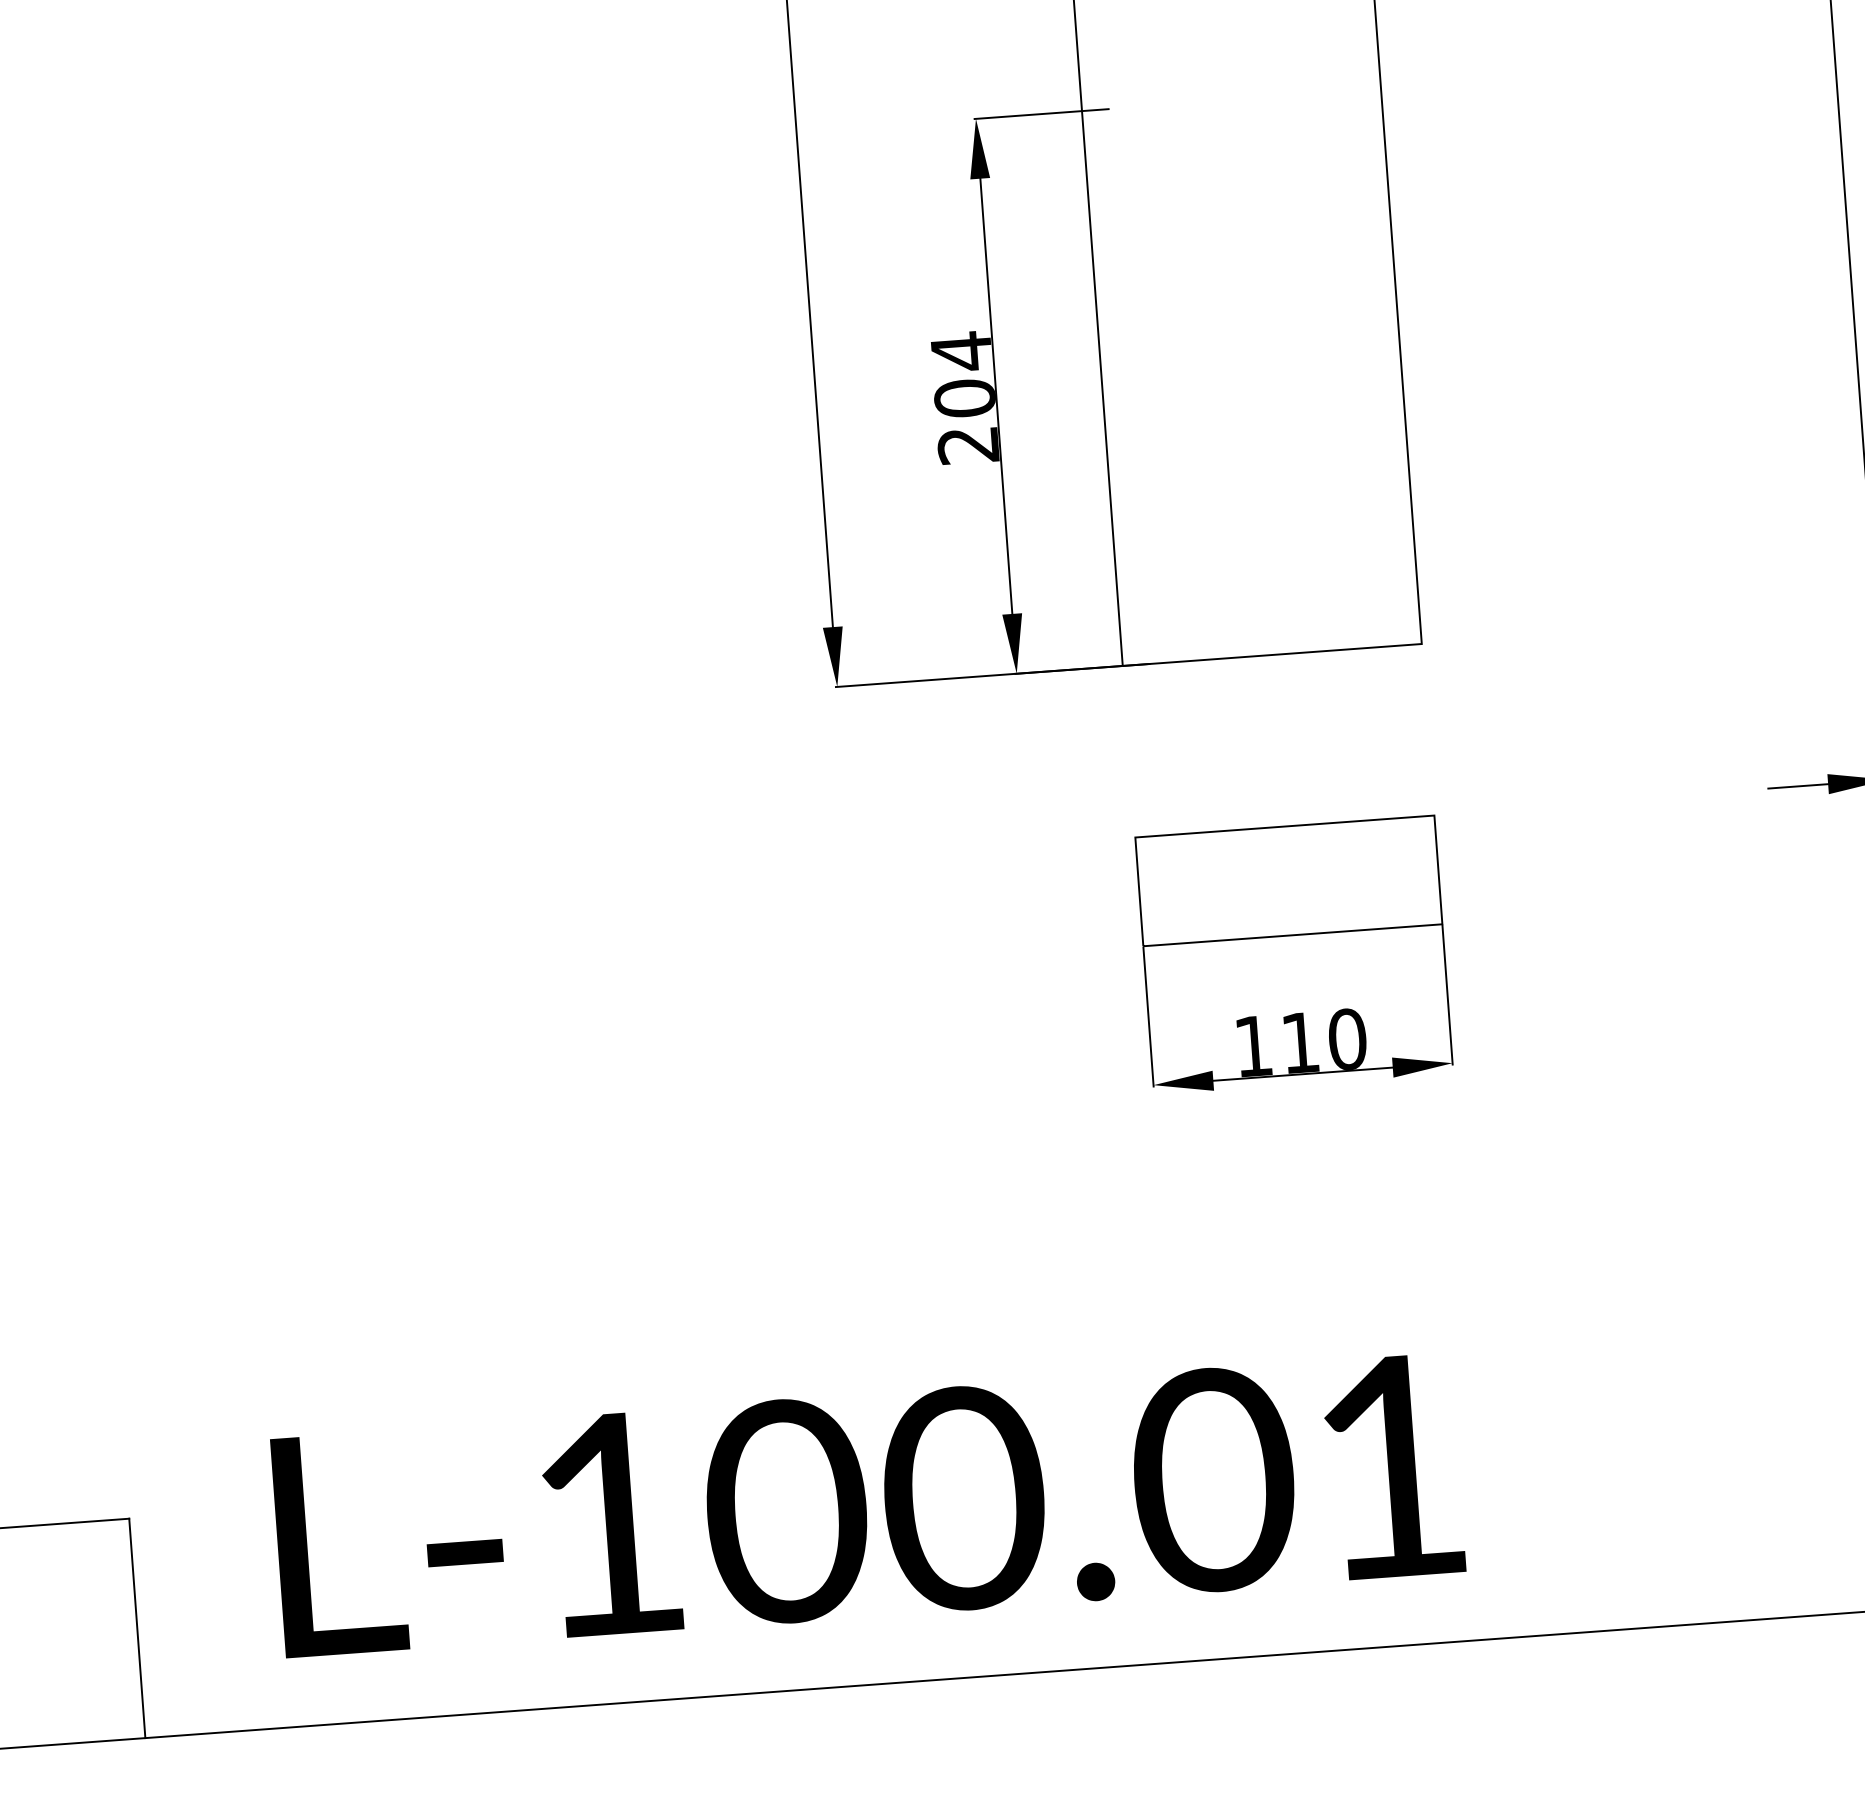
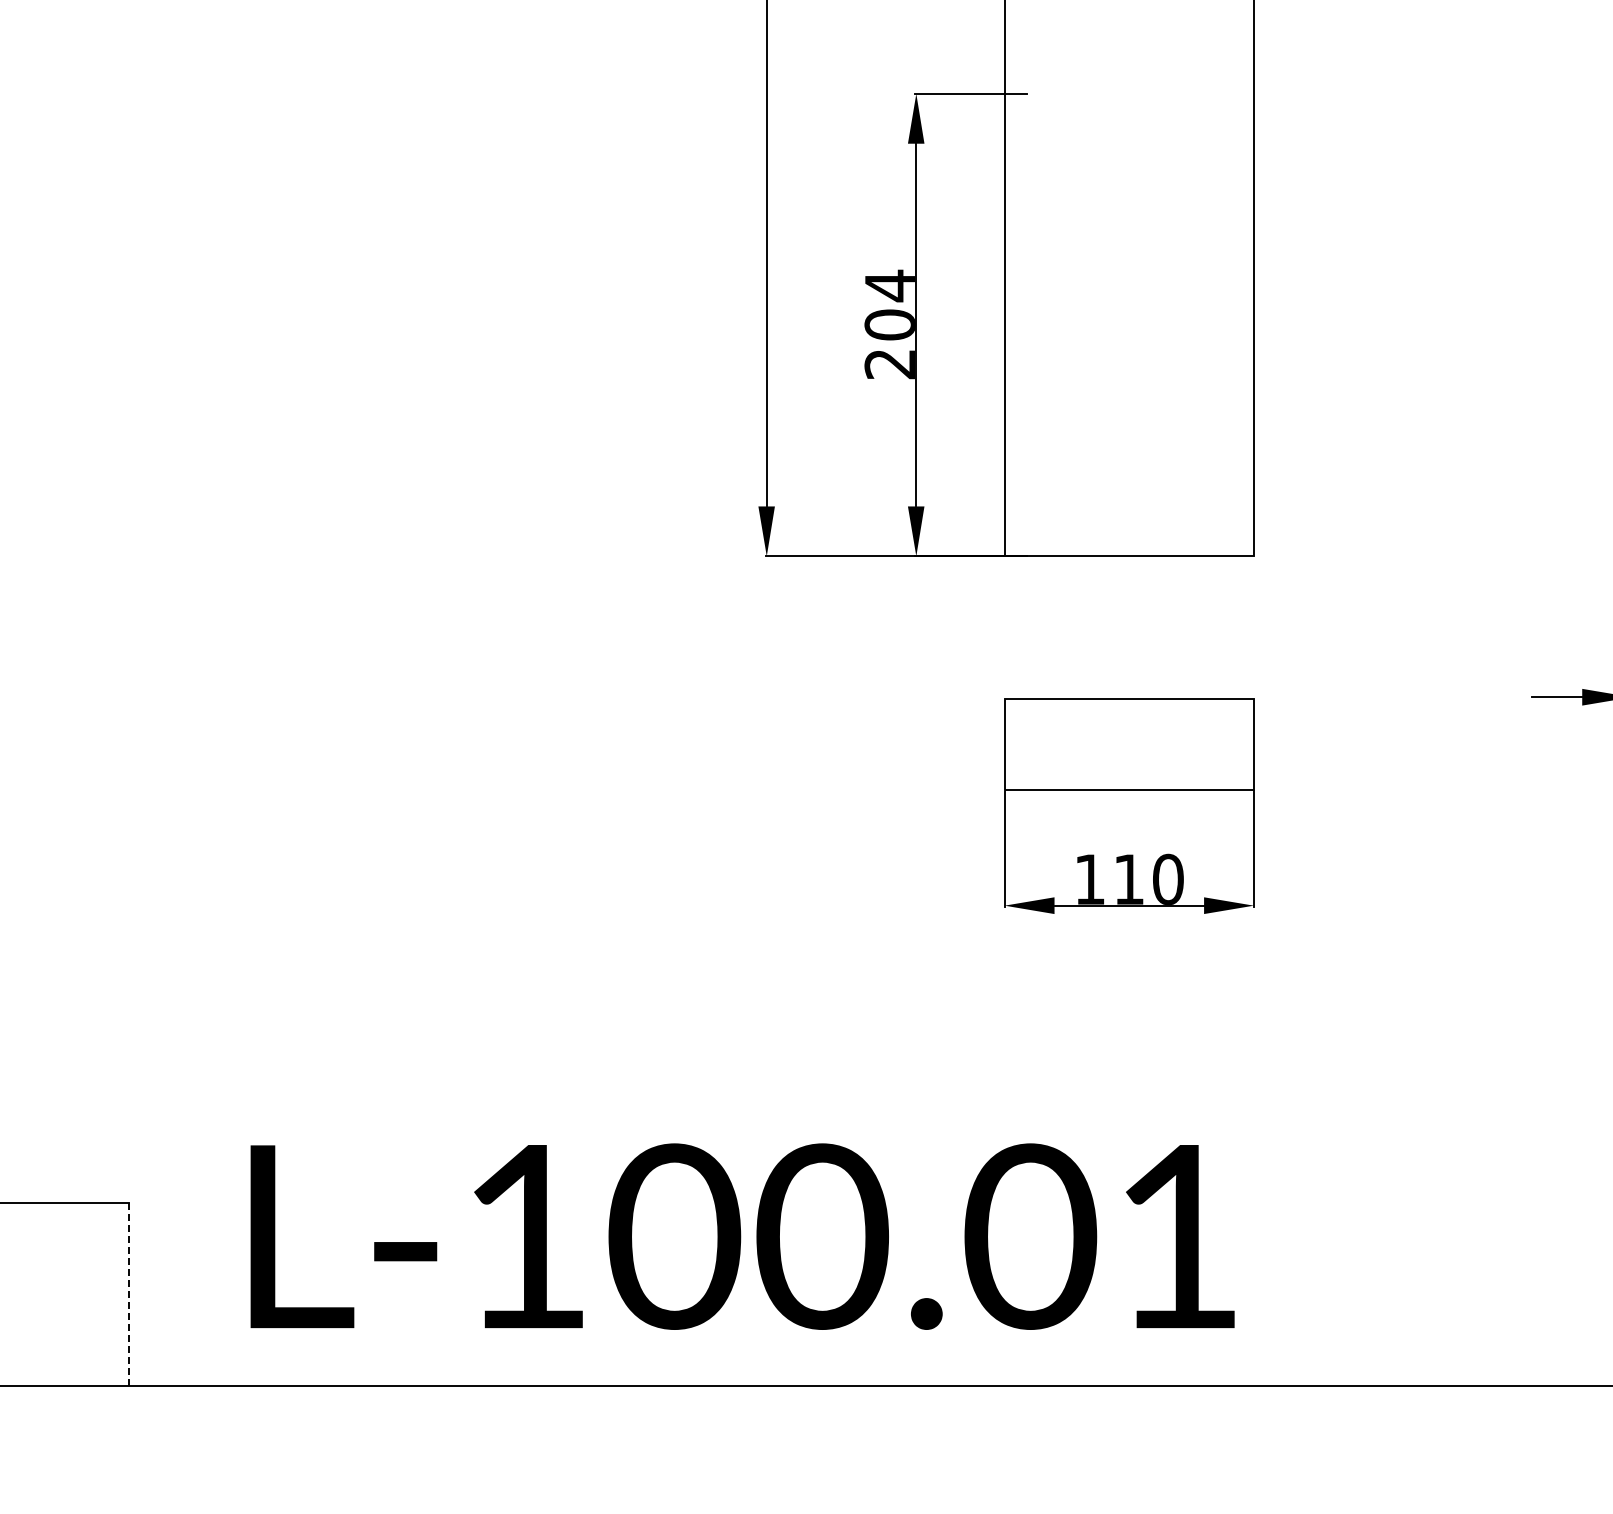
line: (137, 1628) -> (129, 1294), solid -> dashed

